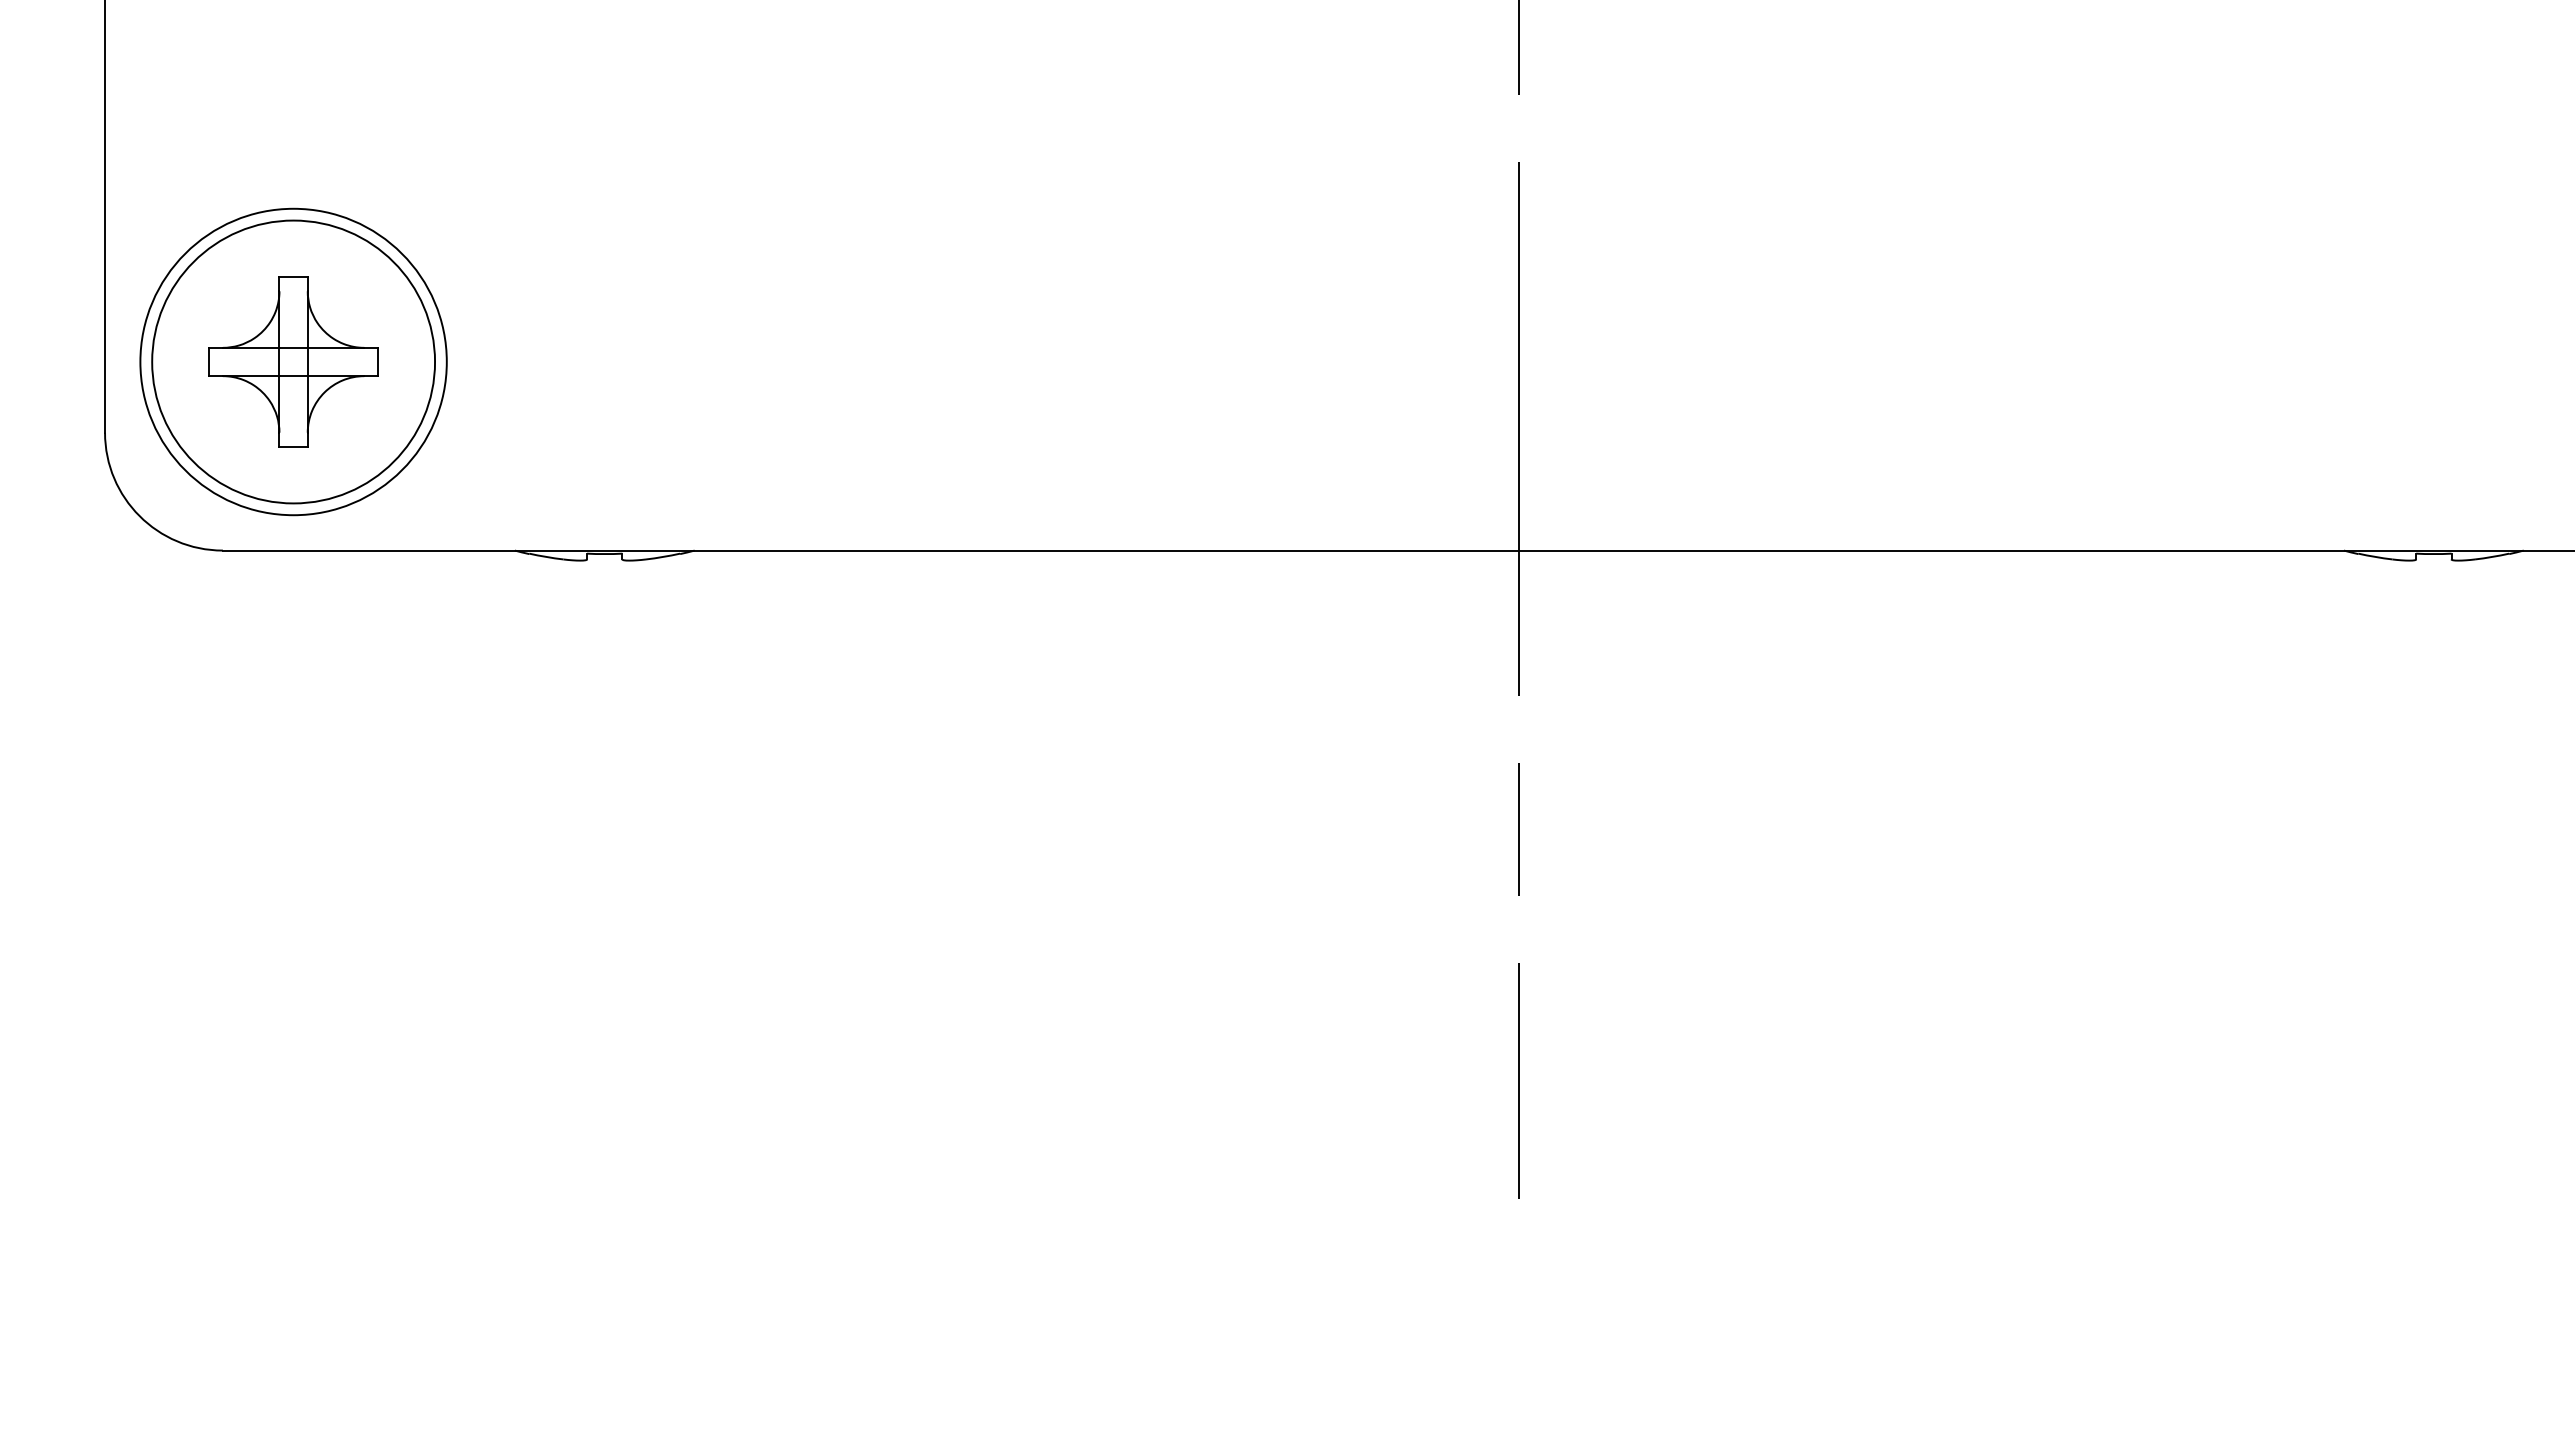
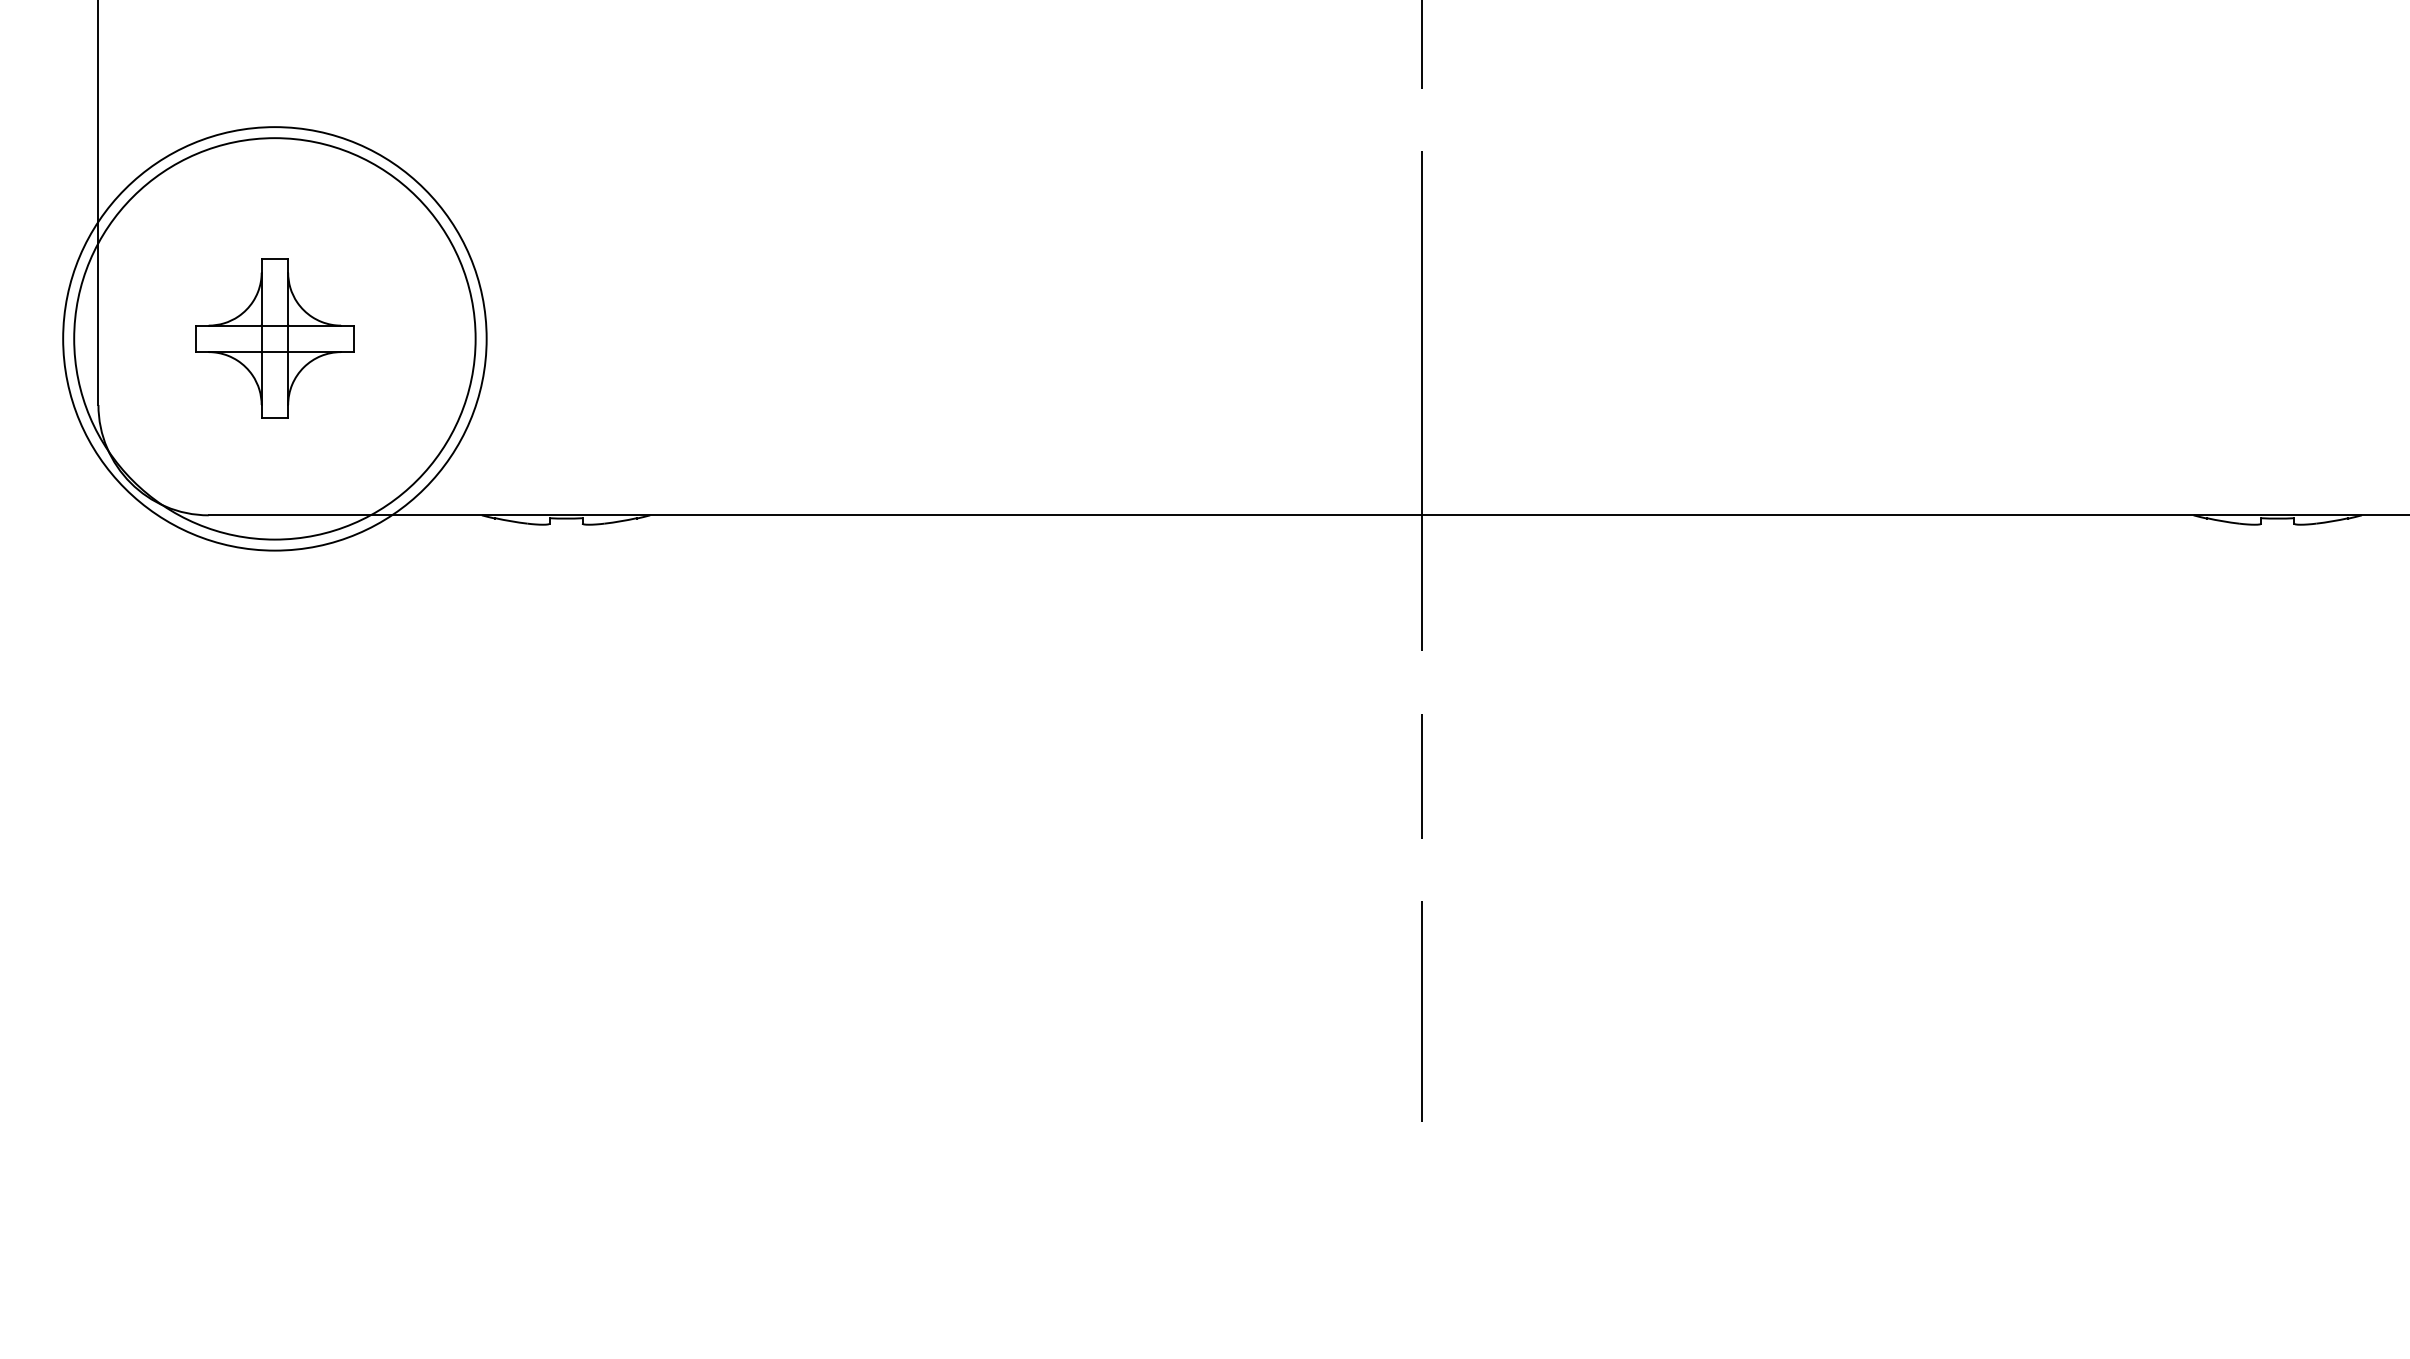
circle: (293, 361) -> (274, 338), size x1.4
circle: (293, 361) -> (274, 338), size x1.6

